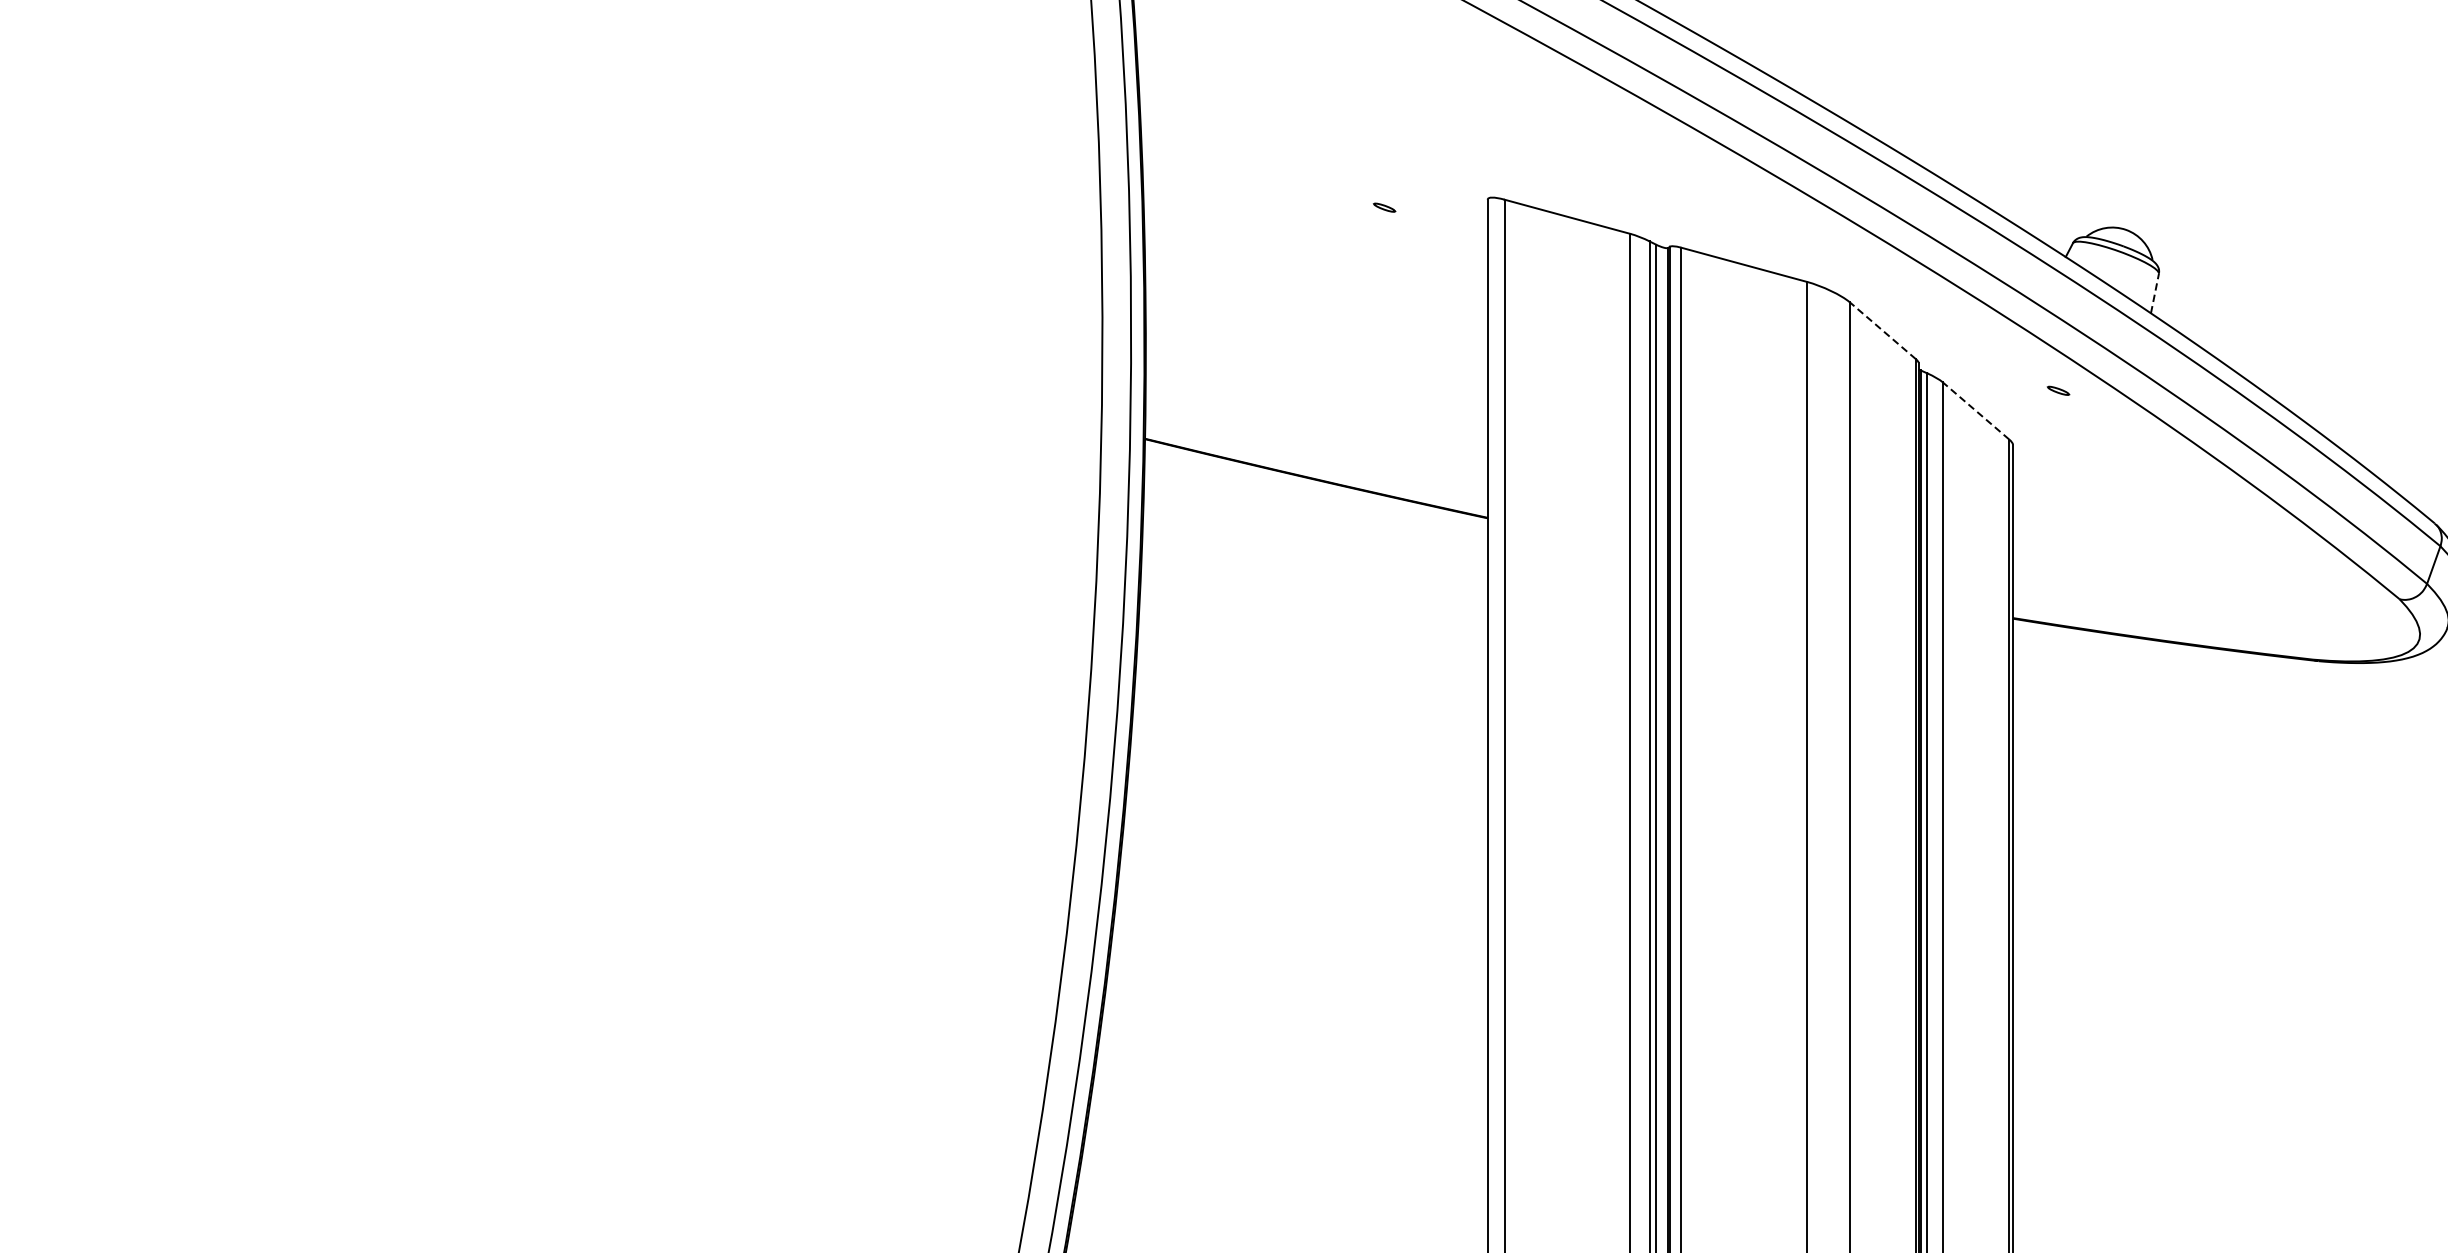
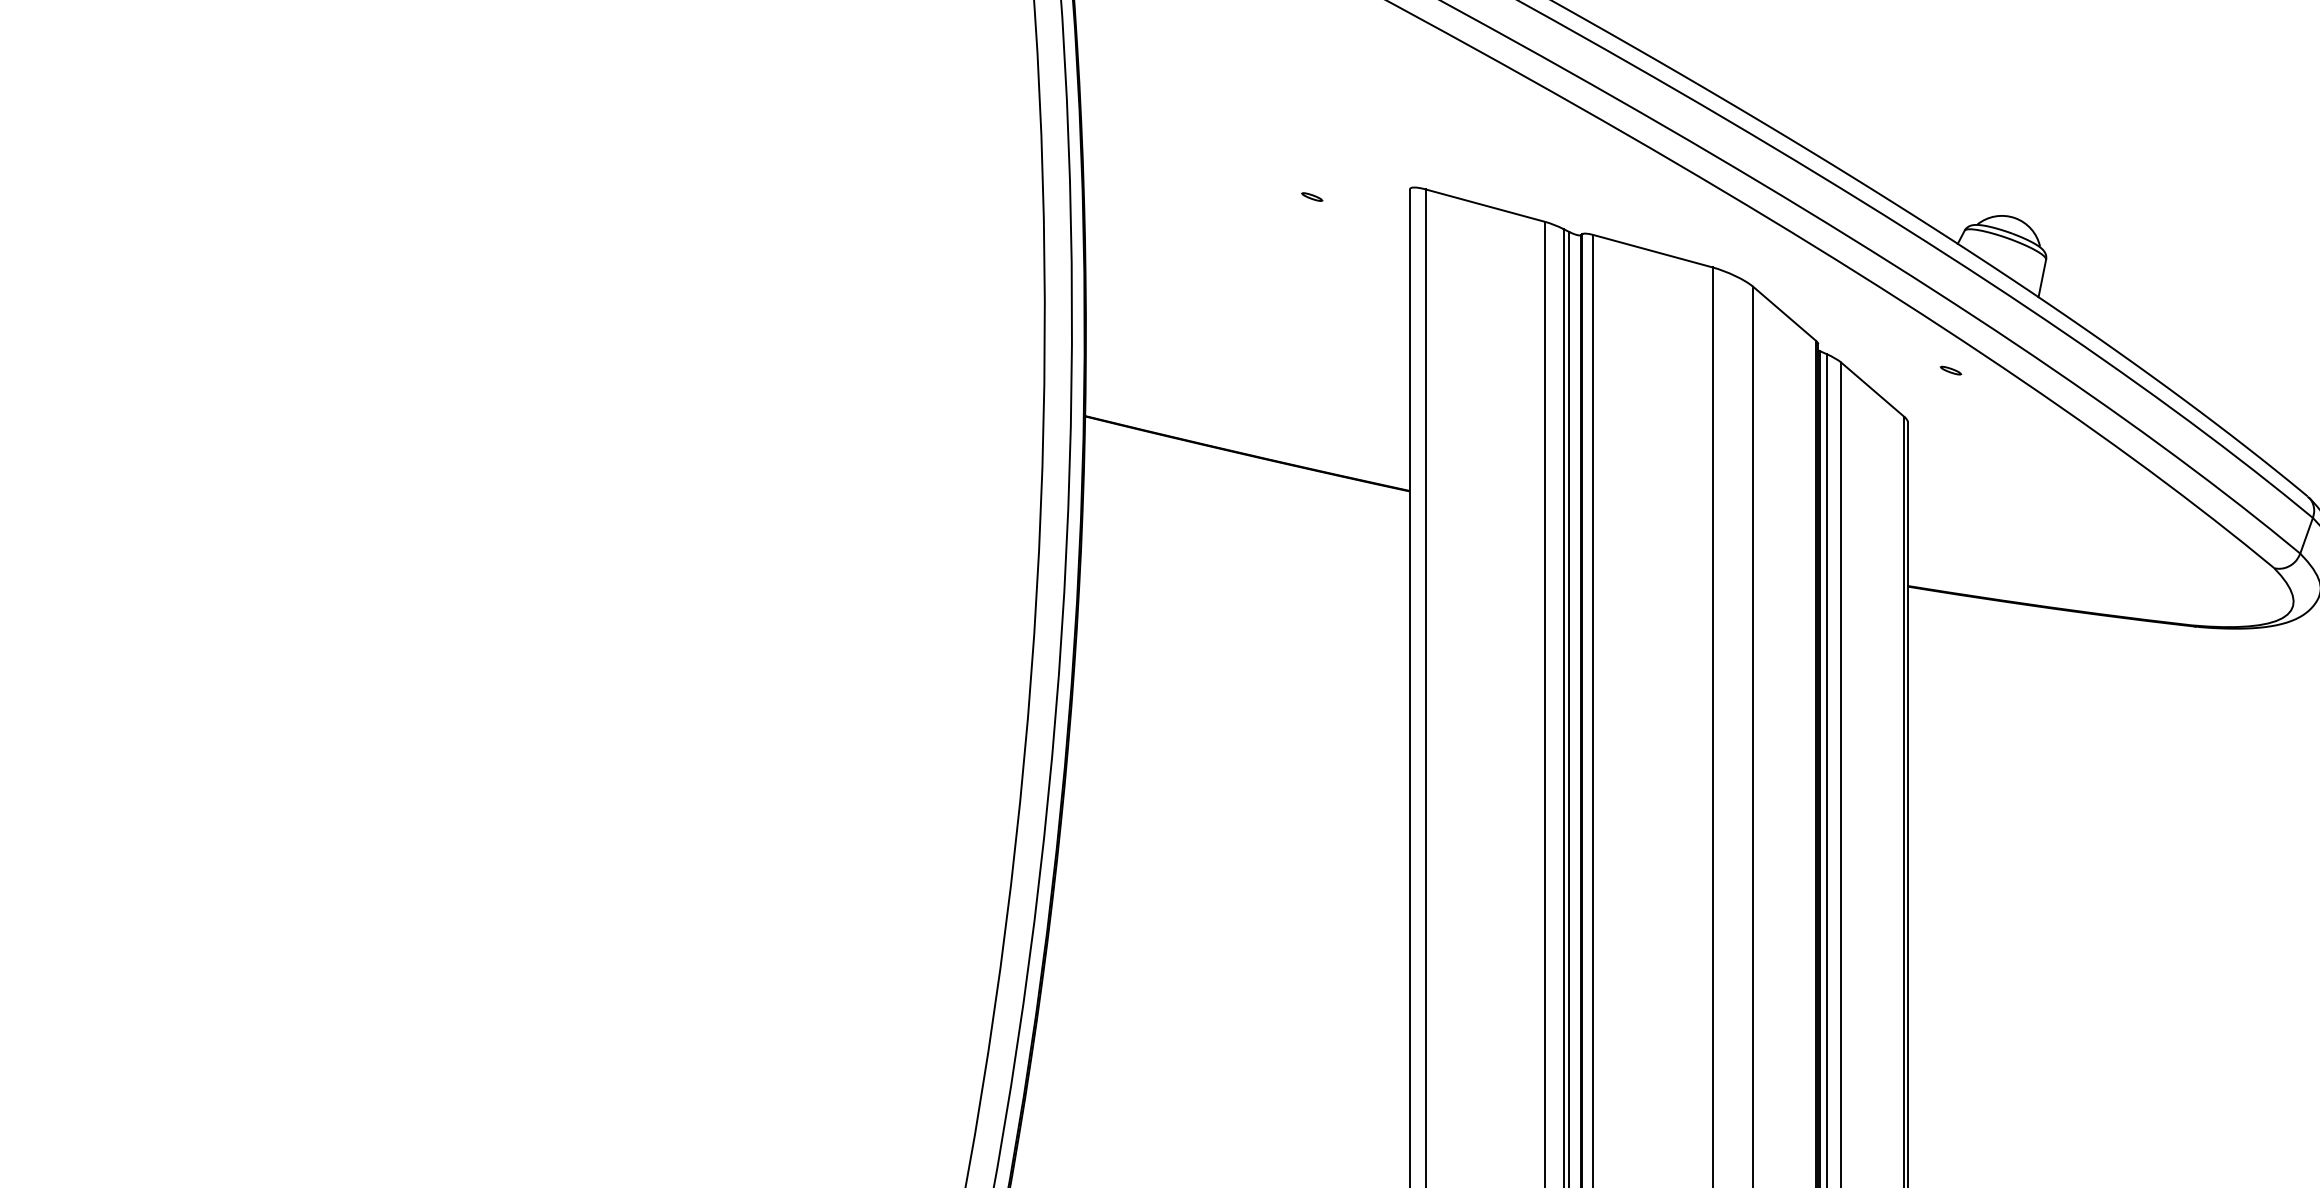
line: (2155, 292) -> (2042, 277), dashed -> solid
line: (1882, 330) -> (1784, 313), dashed -> solid
line: (1975, 410) -> (1872, 389), dashed -> solid

